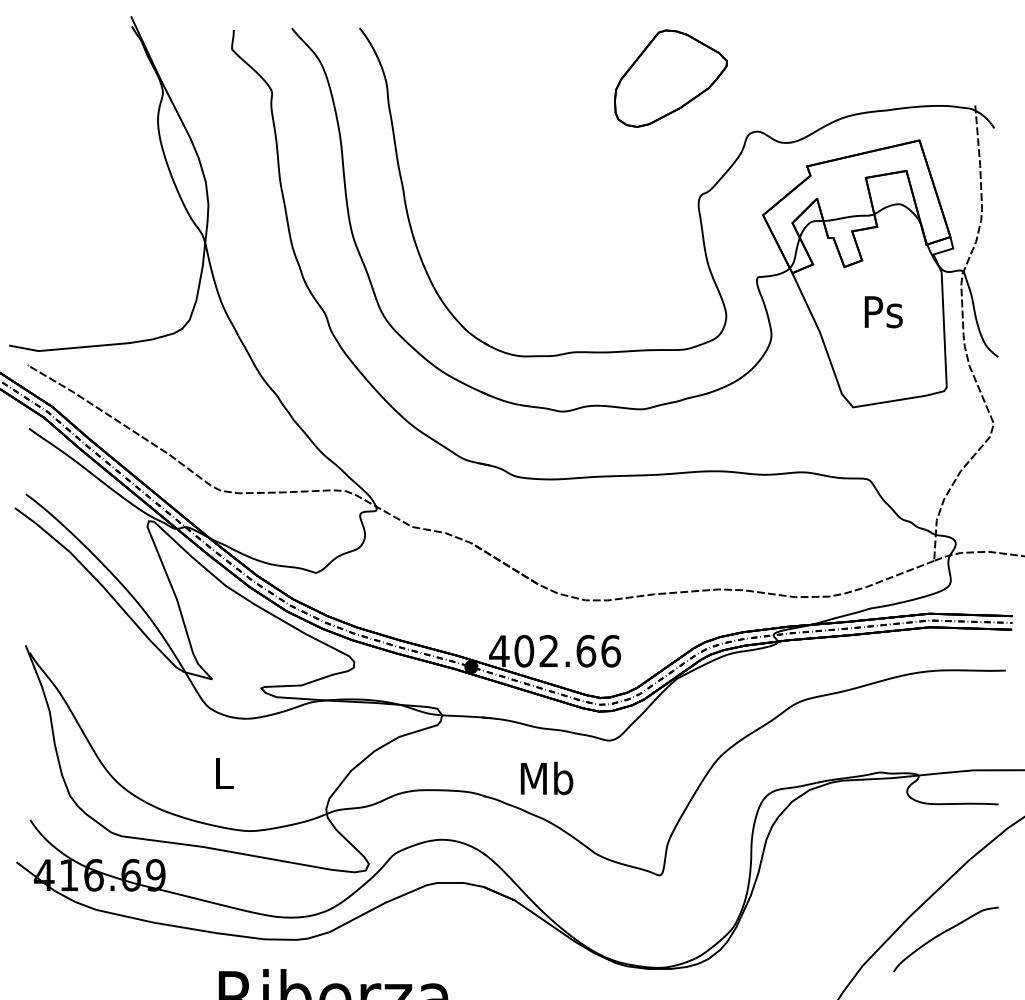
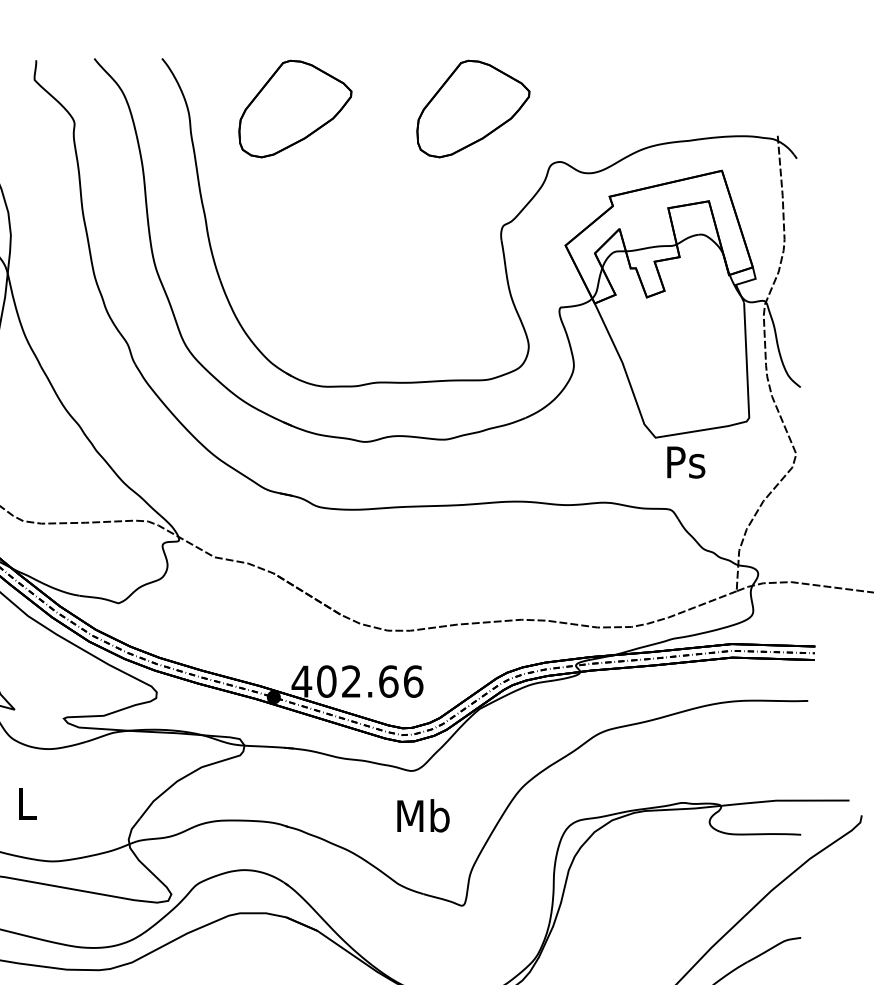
part: (492, 78) -> (294, 108), added
text: (883, 312) -> (685, 462), moved
text: (546, 778) -> (422, 815), moved

